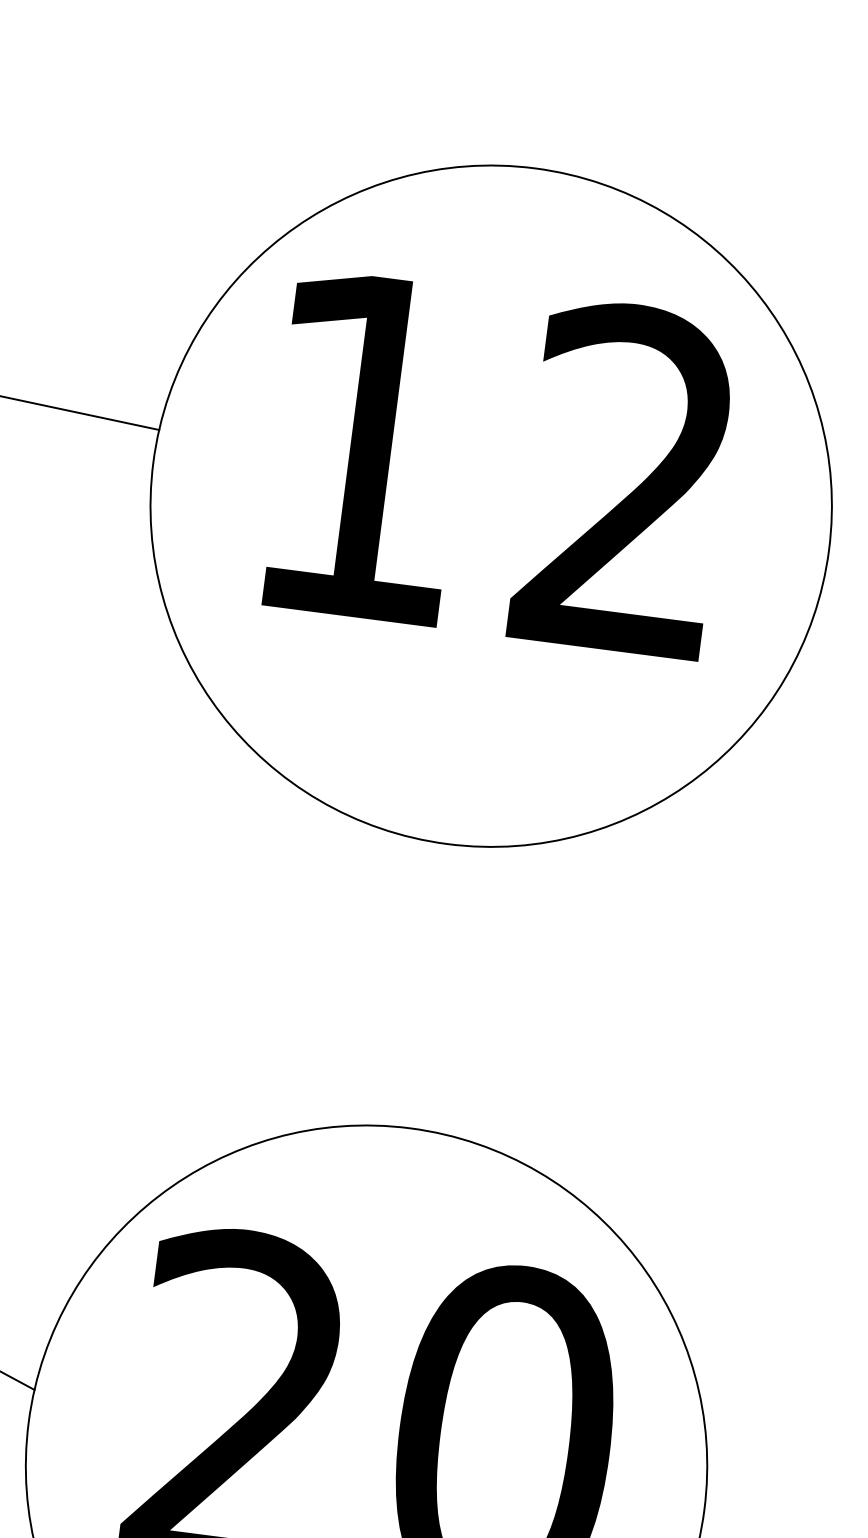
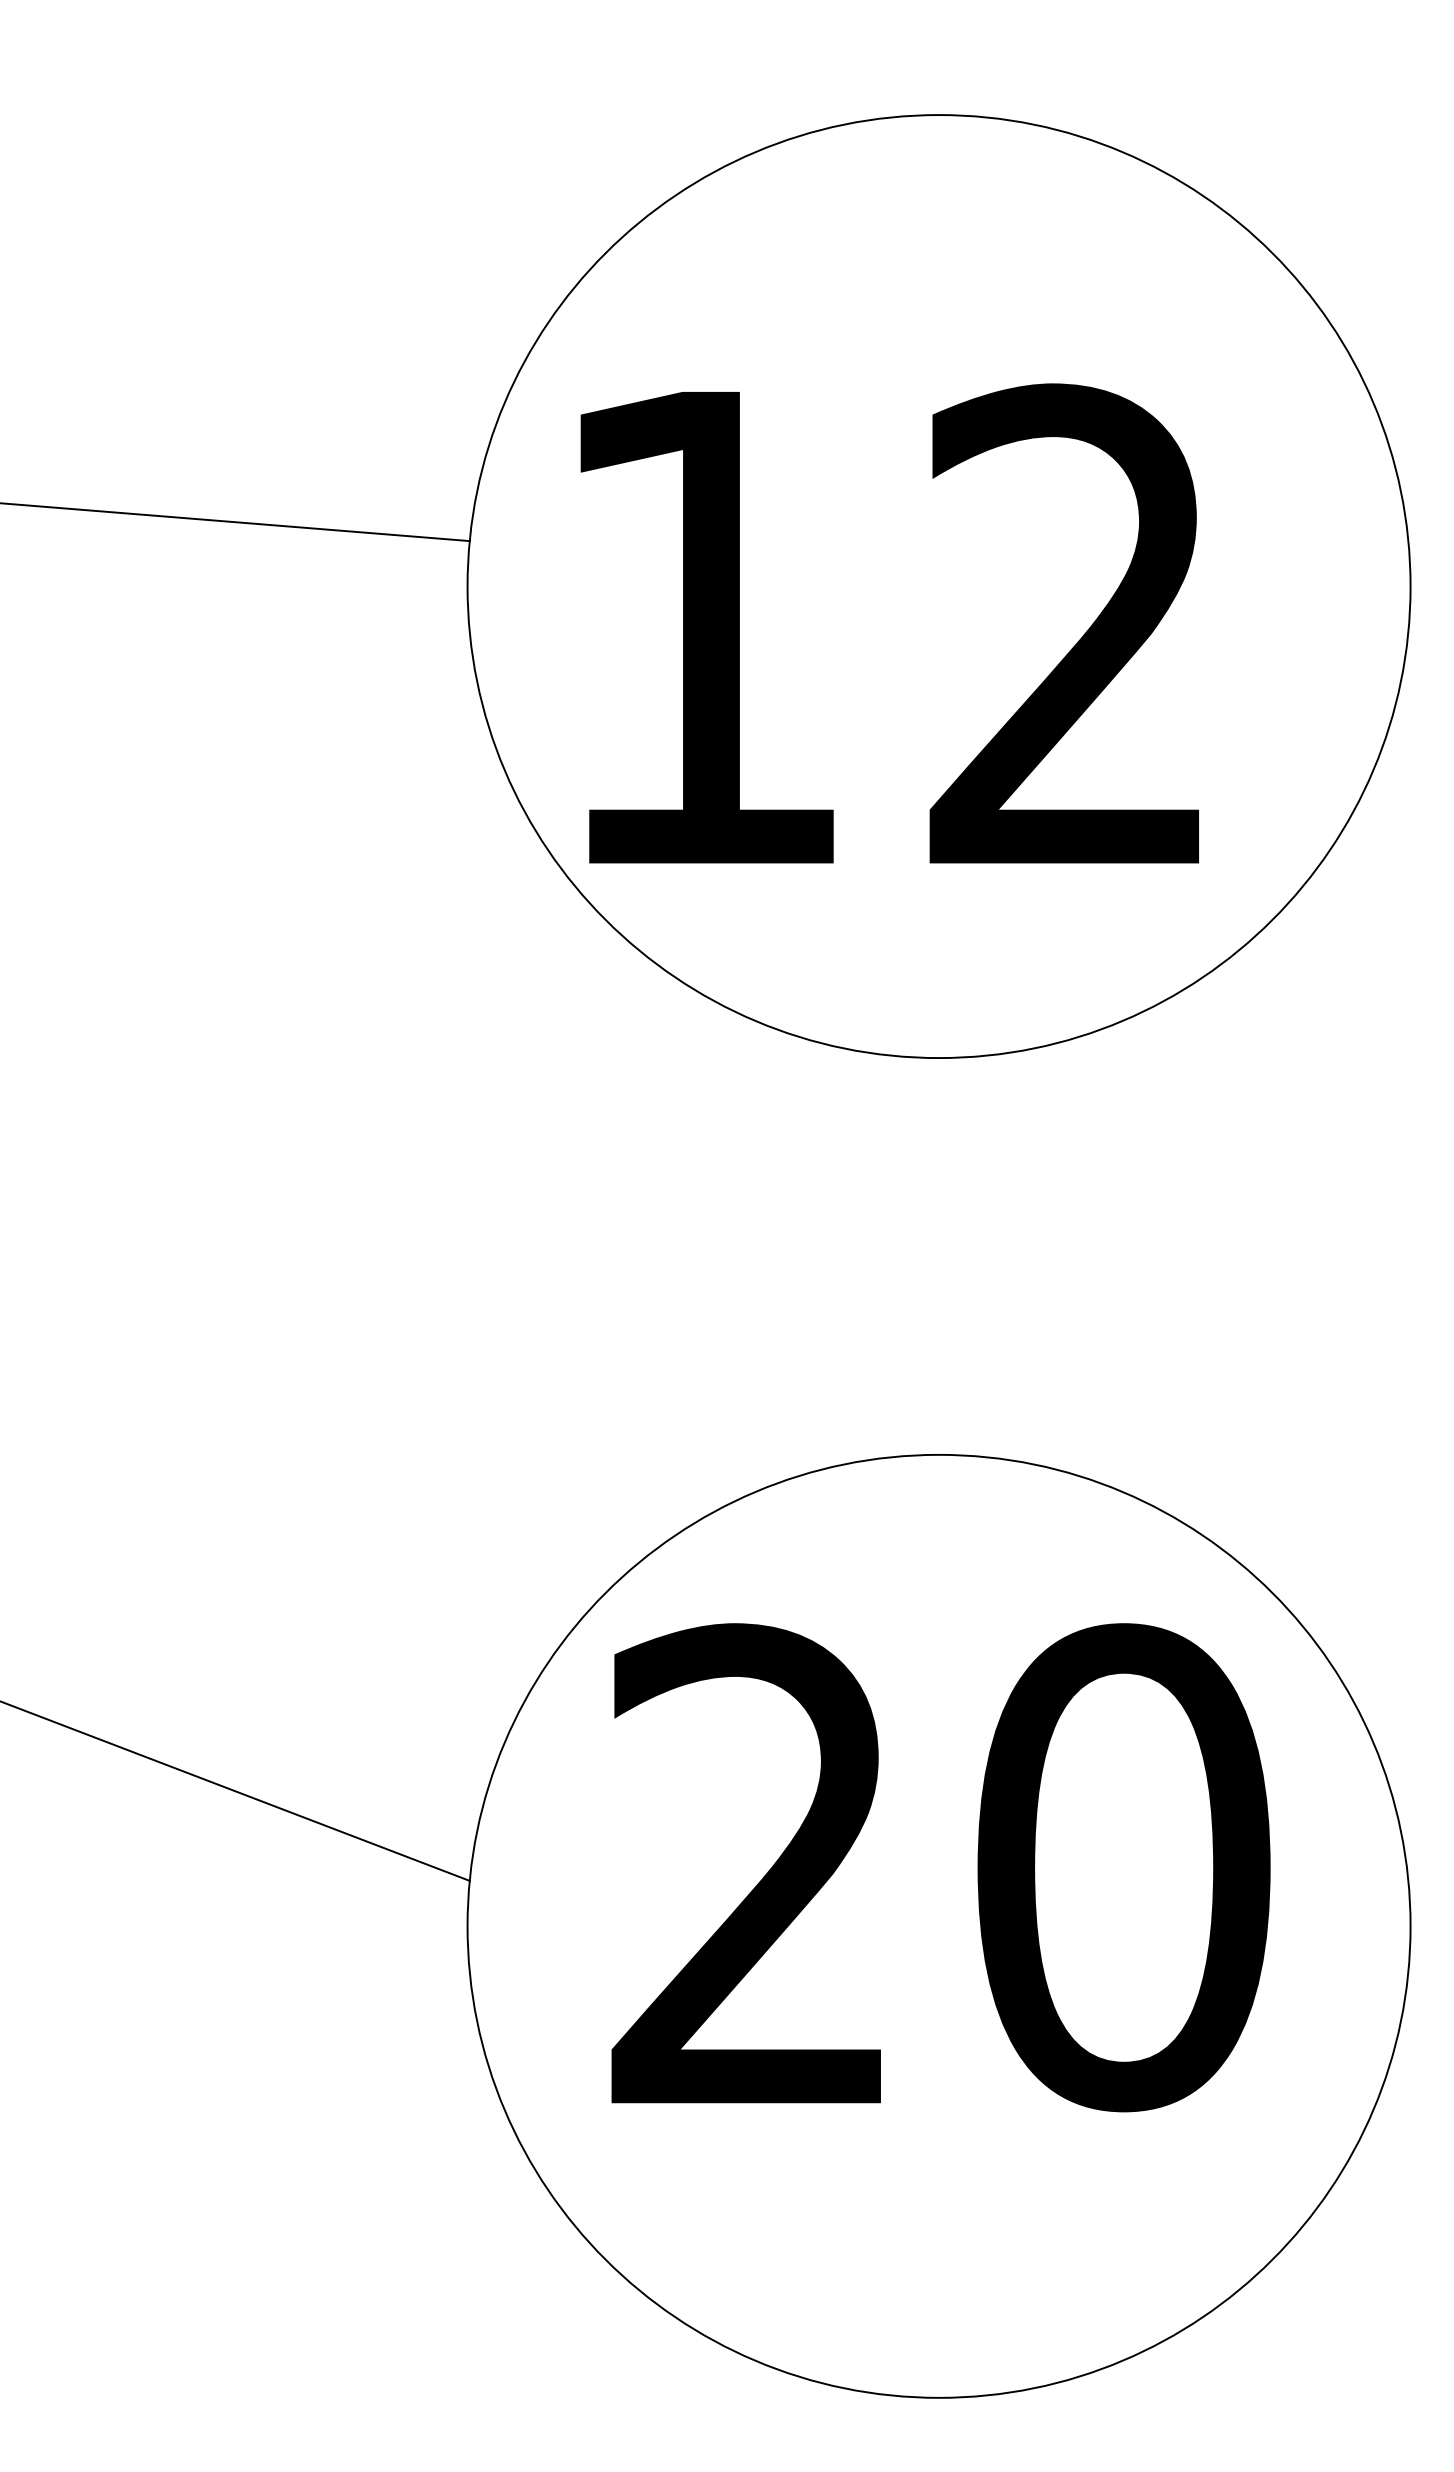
text: (498, 461) -> (889, 623), moved

